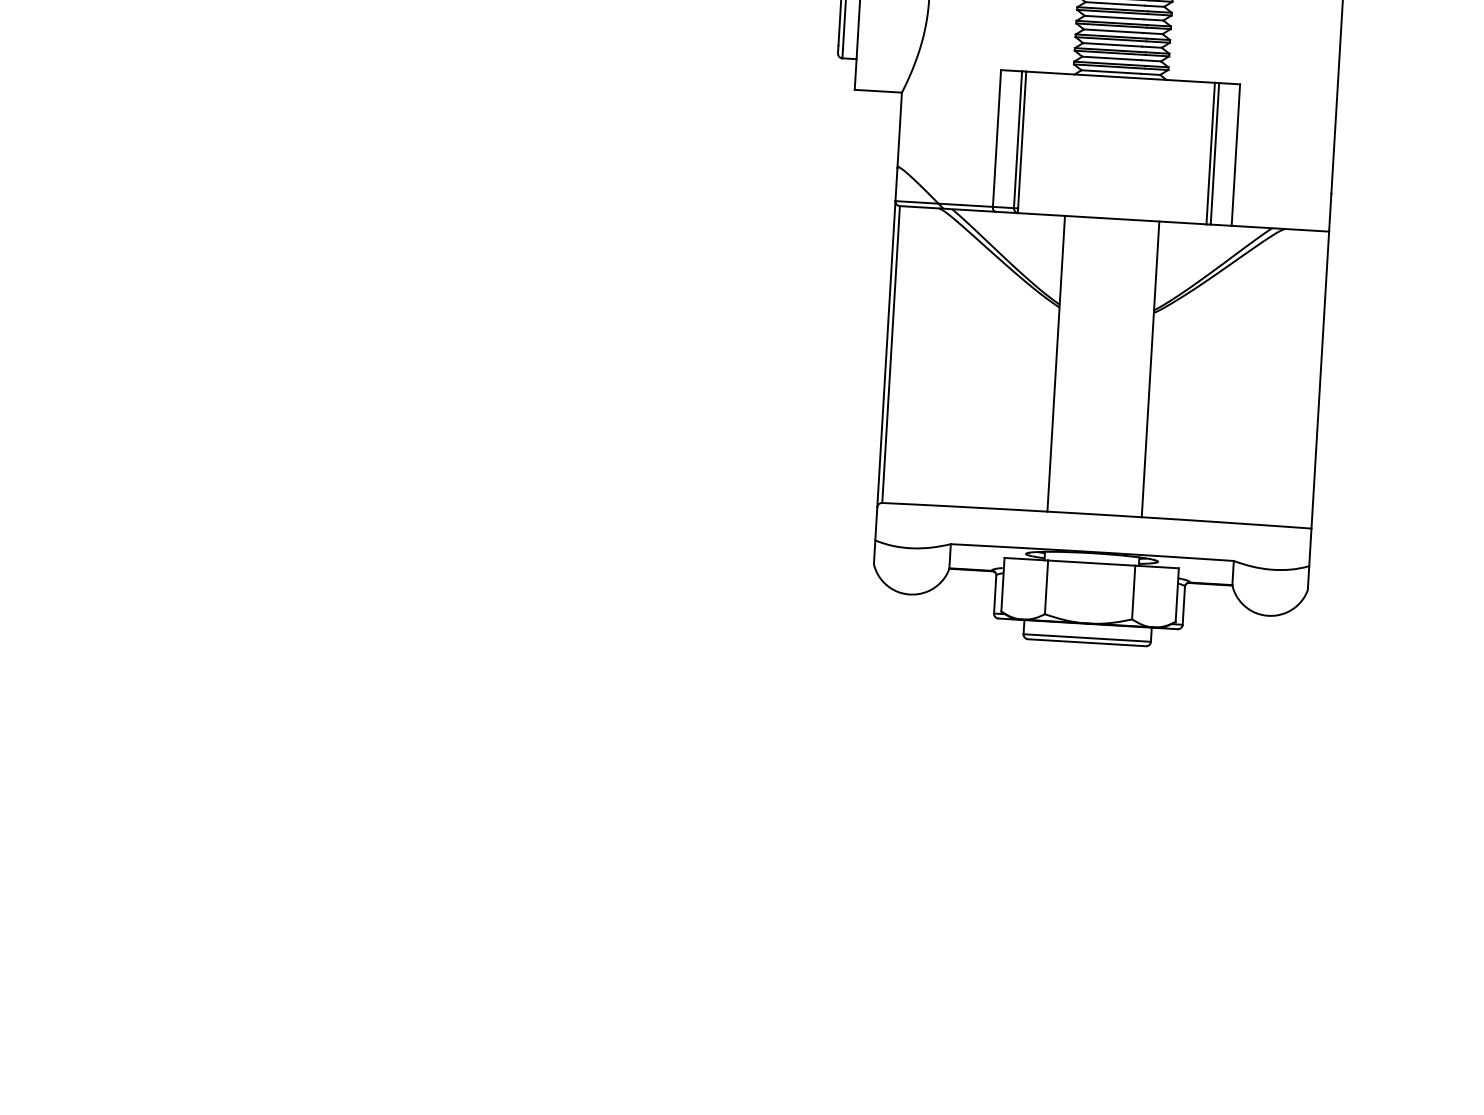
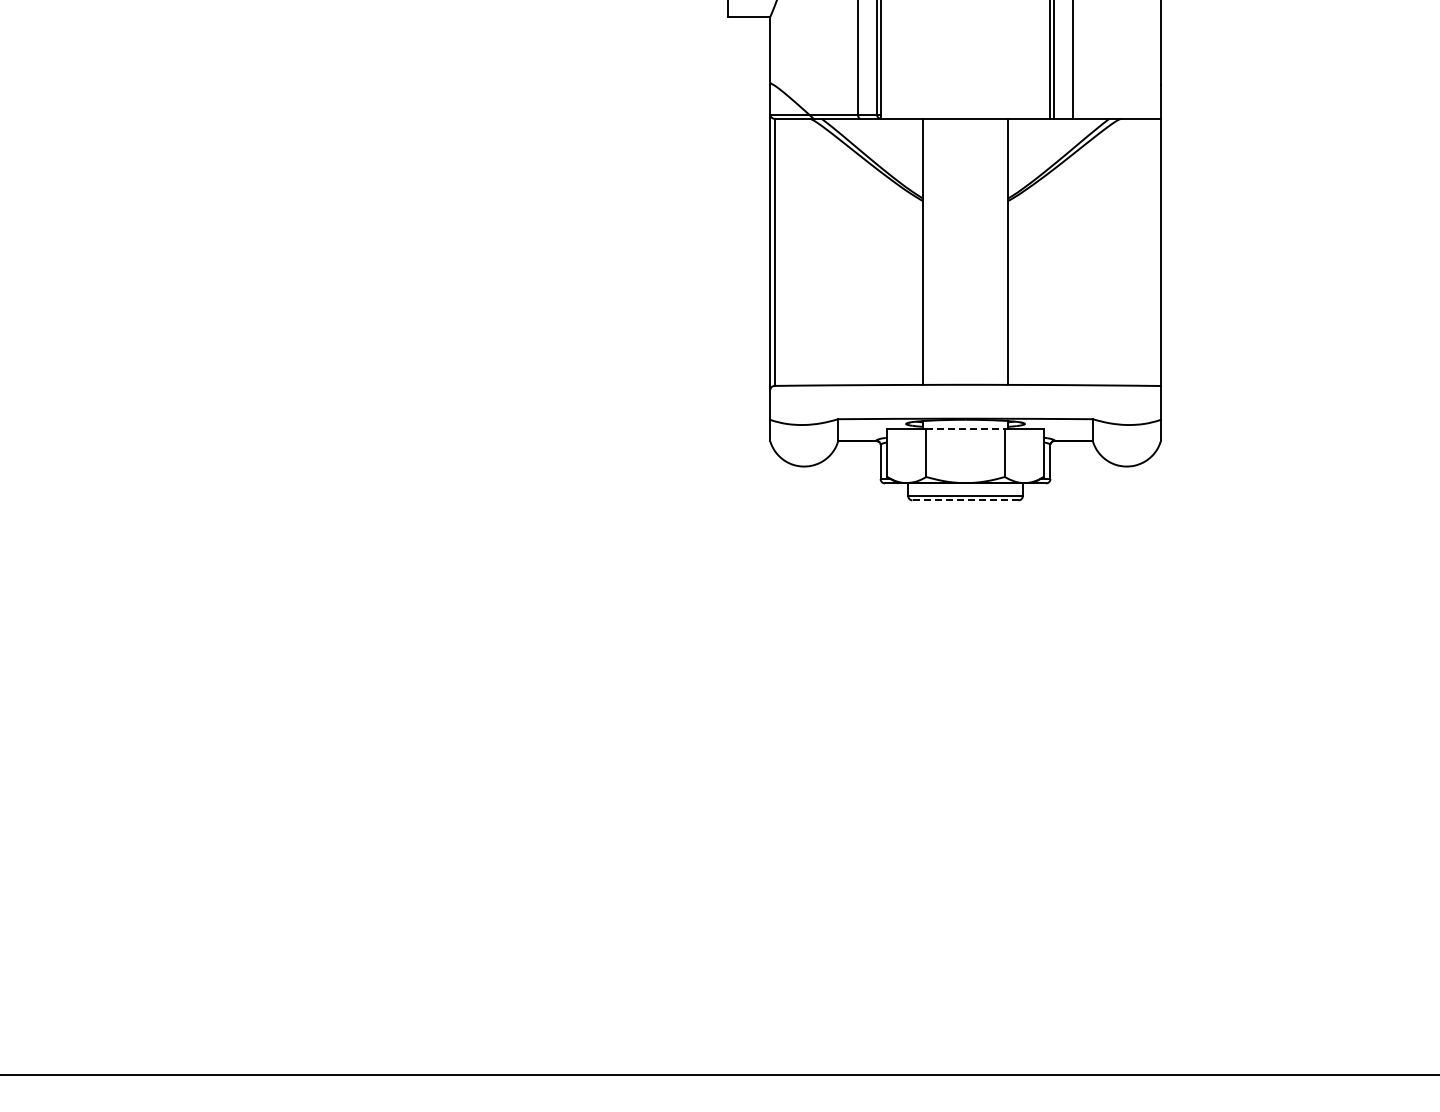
line: (1092, 562) -> (966, 428), solid -> dashed
line: (1086, 642) -> (965, 500), solid -> dashed

